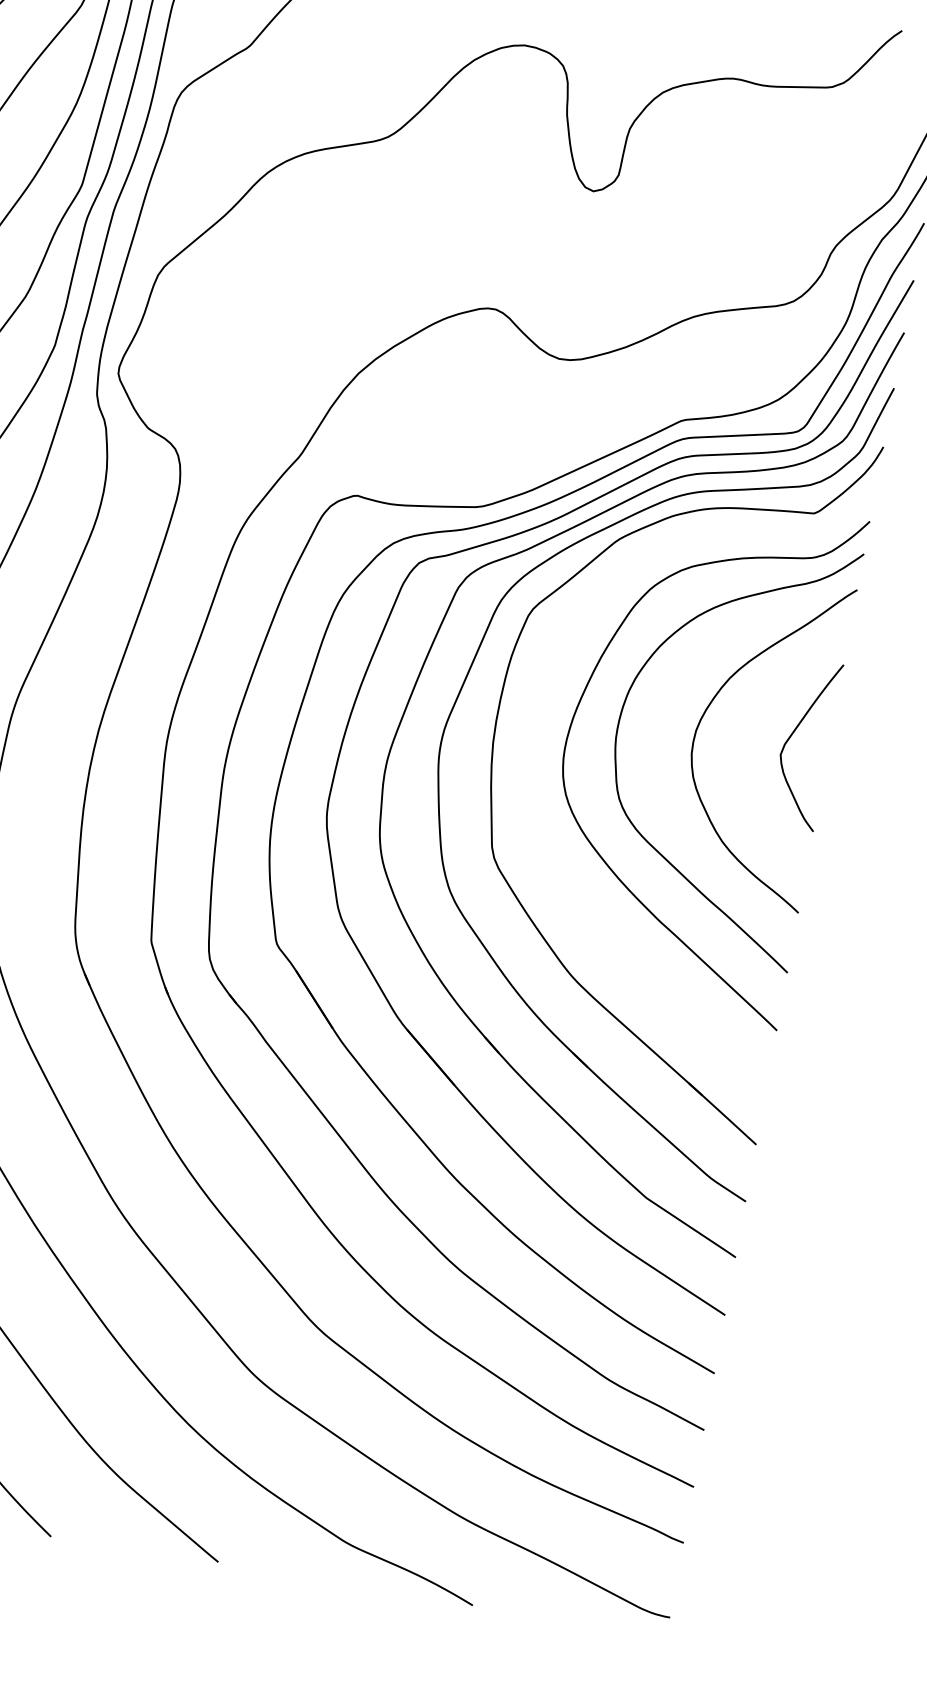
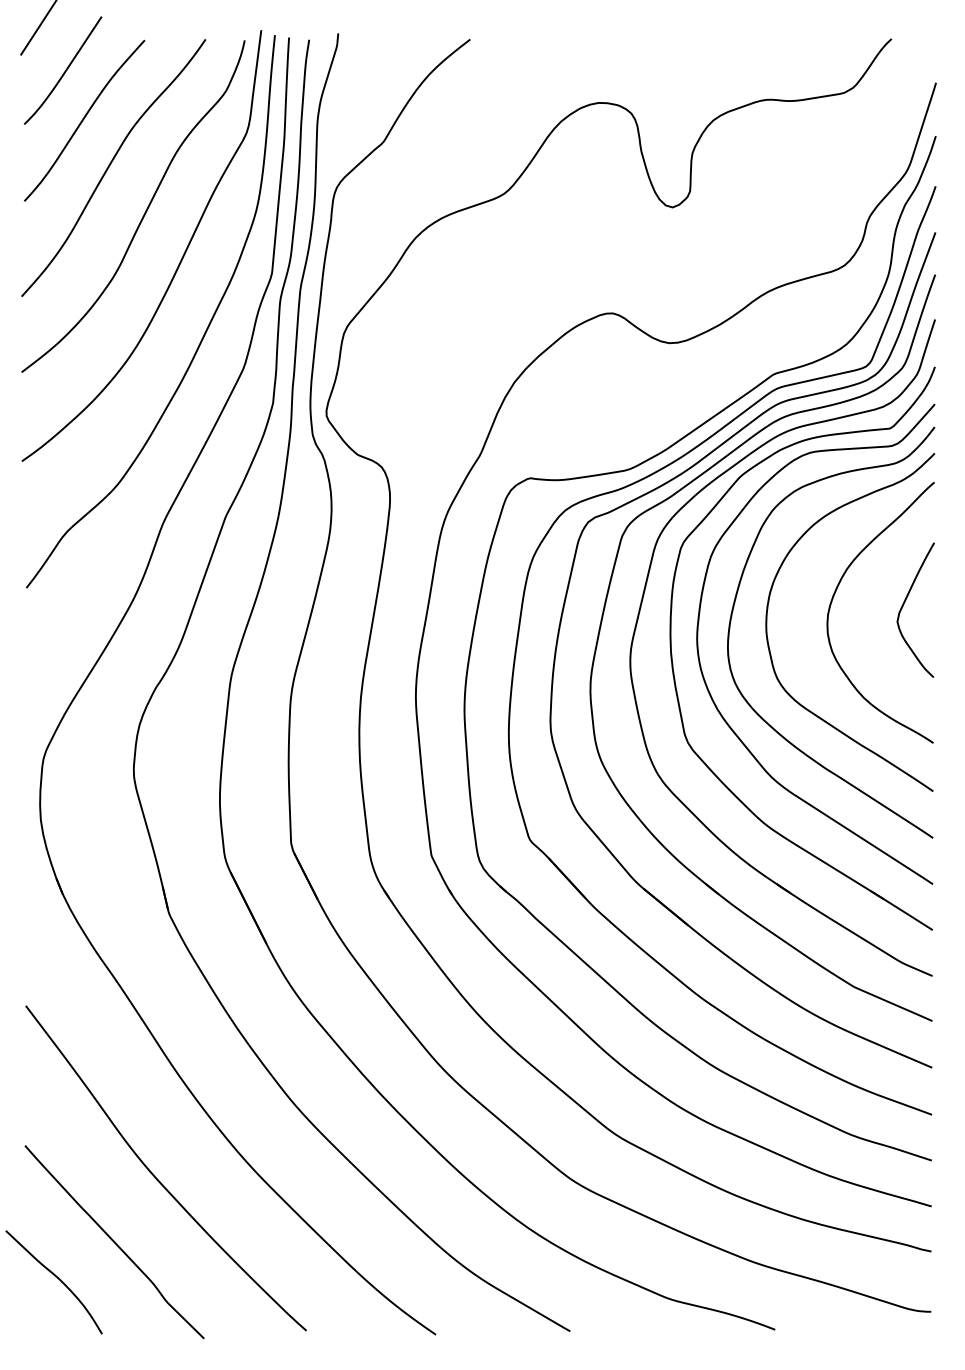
curve: (529, 783) -> (705, 679), added

